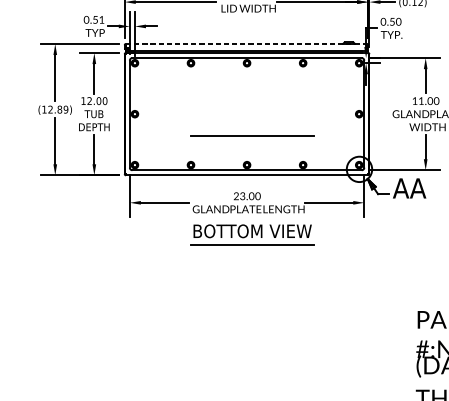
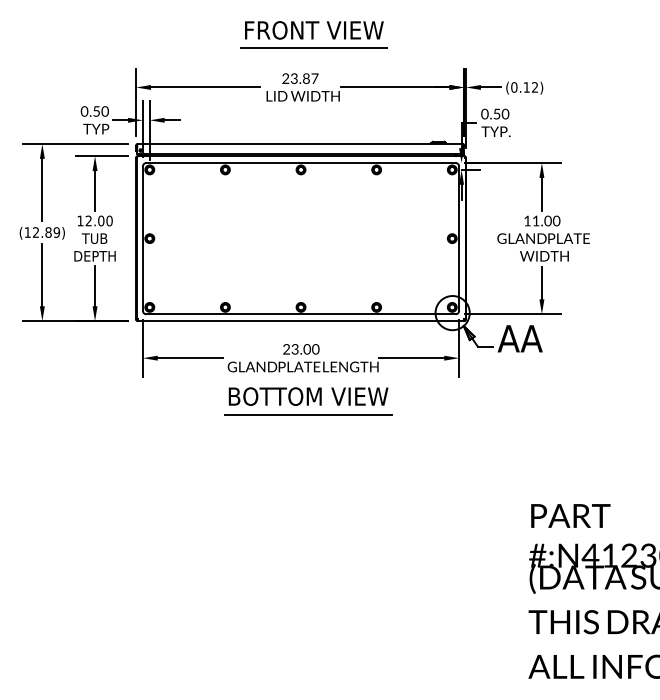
text: (101, 19) -> (104, 111), 0.51 -> 0.50
line: (246, 43) -> (300, 143), dashed -> solid
line: (252, 135) -> (308, 267), removed

